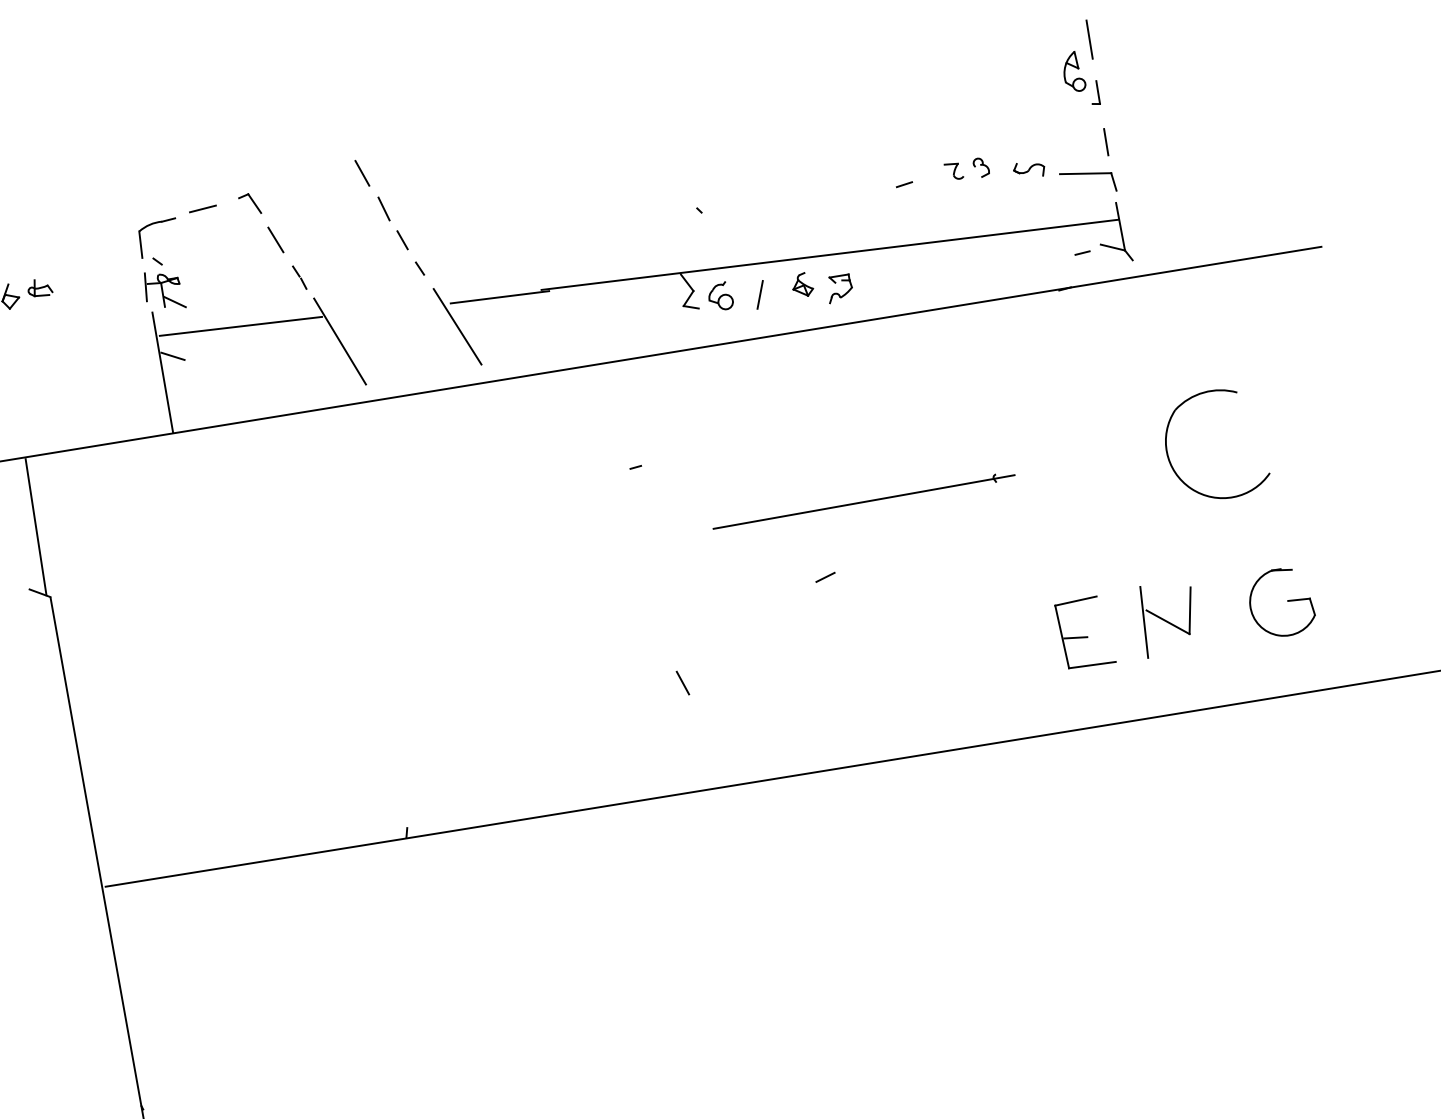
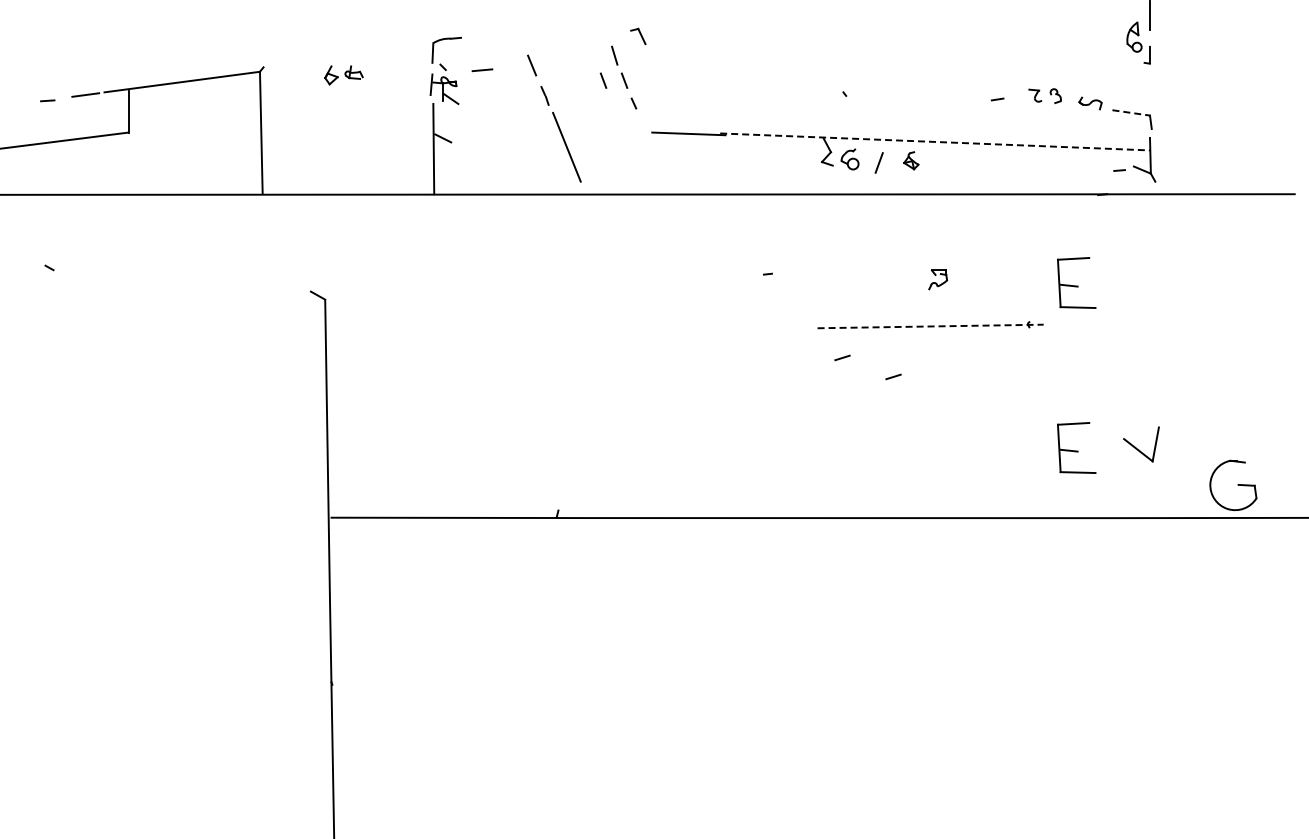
line: (1105, 142) -> (1149, 92), removed
line: (361, 172) -> (602, 26), removed
line: (1085, 173) -> (1131, 112), solid -> dashed
part: (250, 204) -> (638, 36), moved
line: (203, 209) -> (482, 70), moved
line: (374, 244) -> (603, 80), added
line: (830, 254) -> (935, 141), solid -> dashed
part: (840, 288) -> (938, 279), moved
line: (241, 326) -> (496, 124), removed
line: (457, 326) -> (654, 150), removed
part: (1049, 411) -> (1076, 282), added
part: (1170, 459) -> (1159, 331), removed
line: (865, 501) -> (931, 326), solid -> dashed
line: (35, 526) -> (322, 246), removed
line: (753, 562) -> (842, 357), added
part: (1281, 601) -> (1233, 484), moved
line: (1143, 622) -> (1120, 447), removed
line: (682, 683) -> (776, 437), removed

